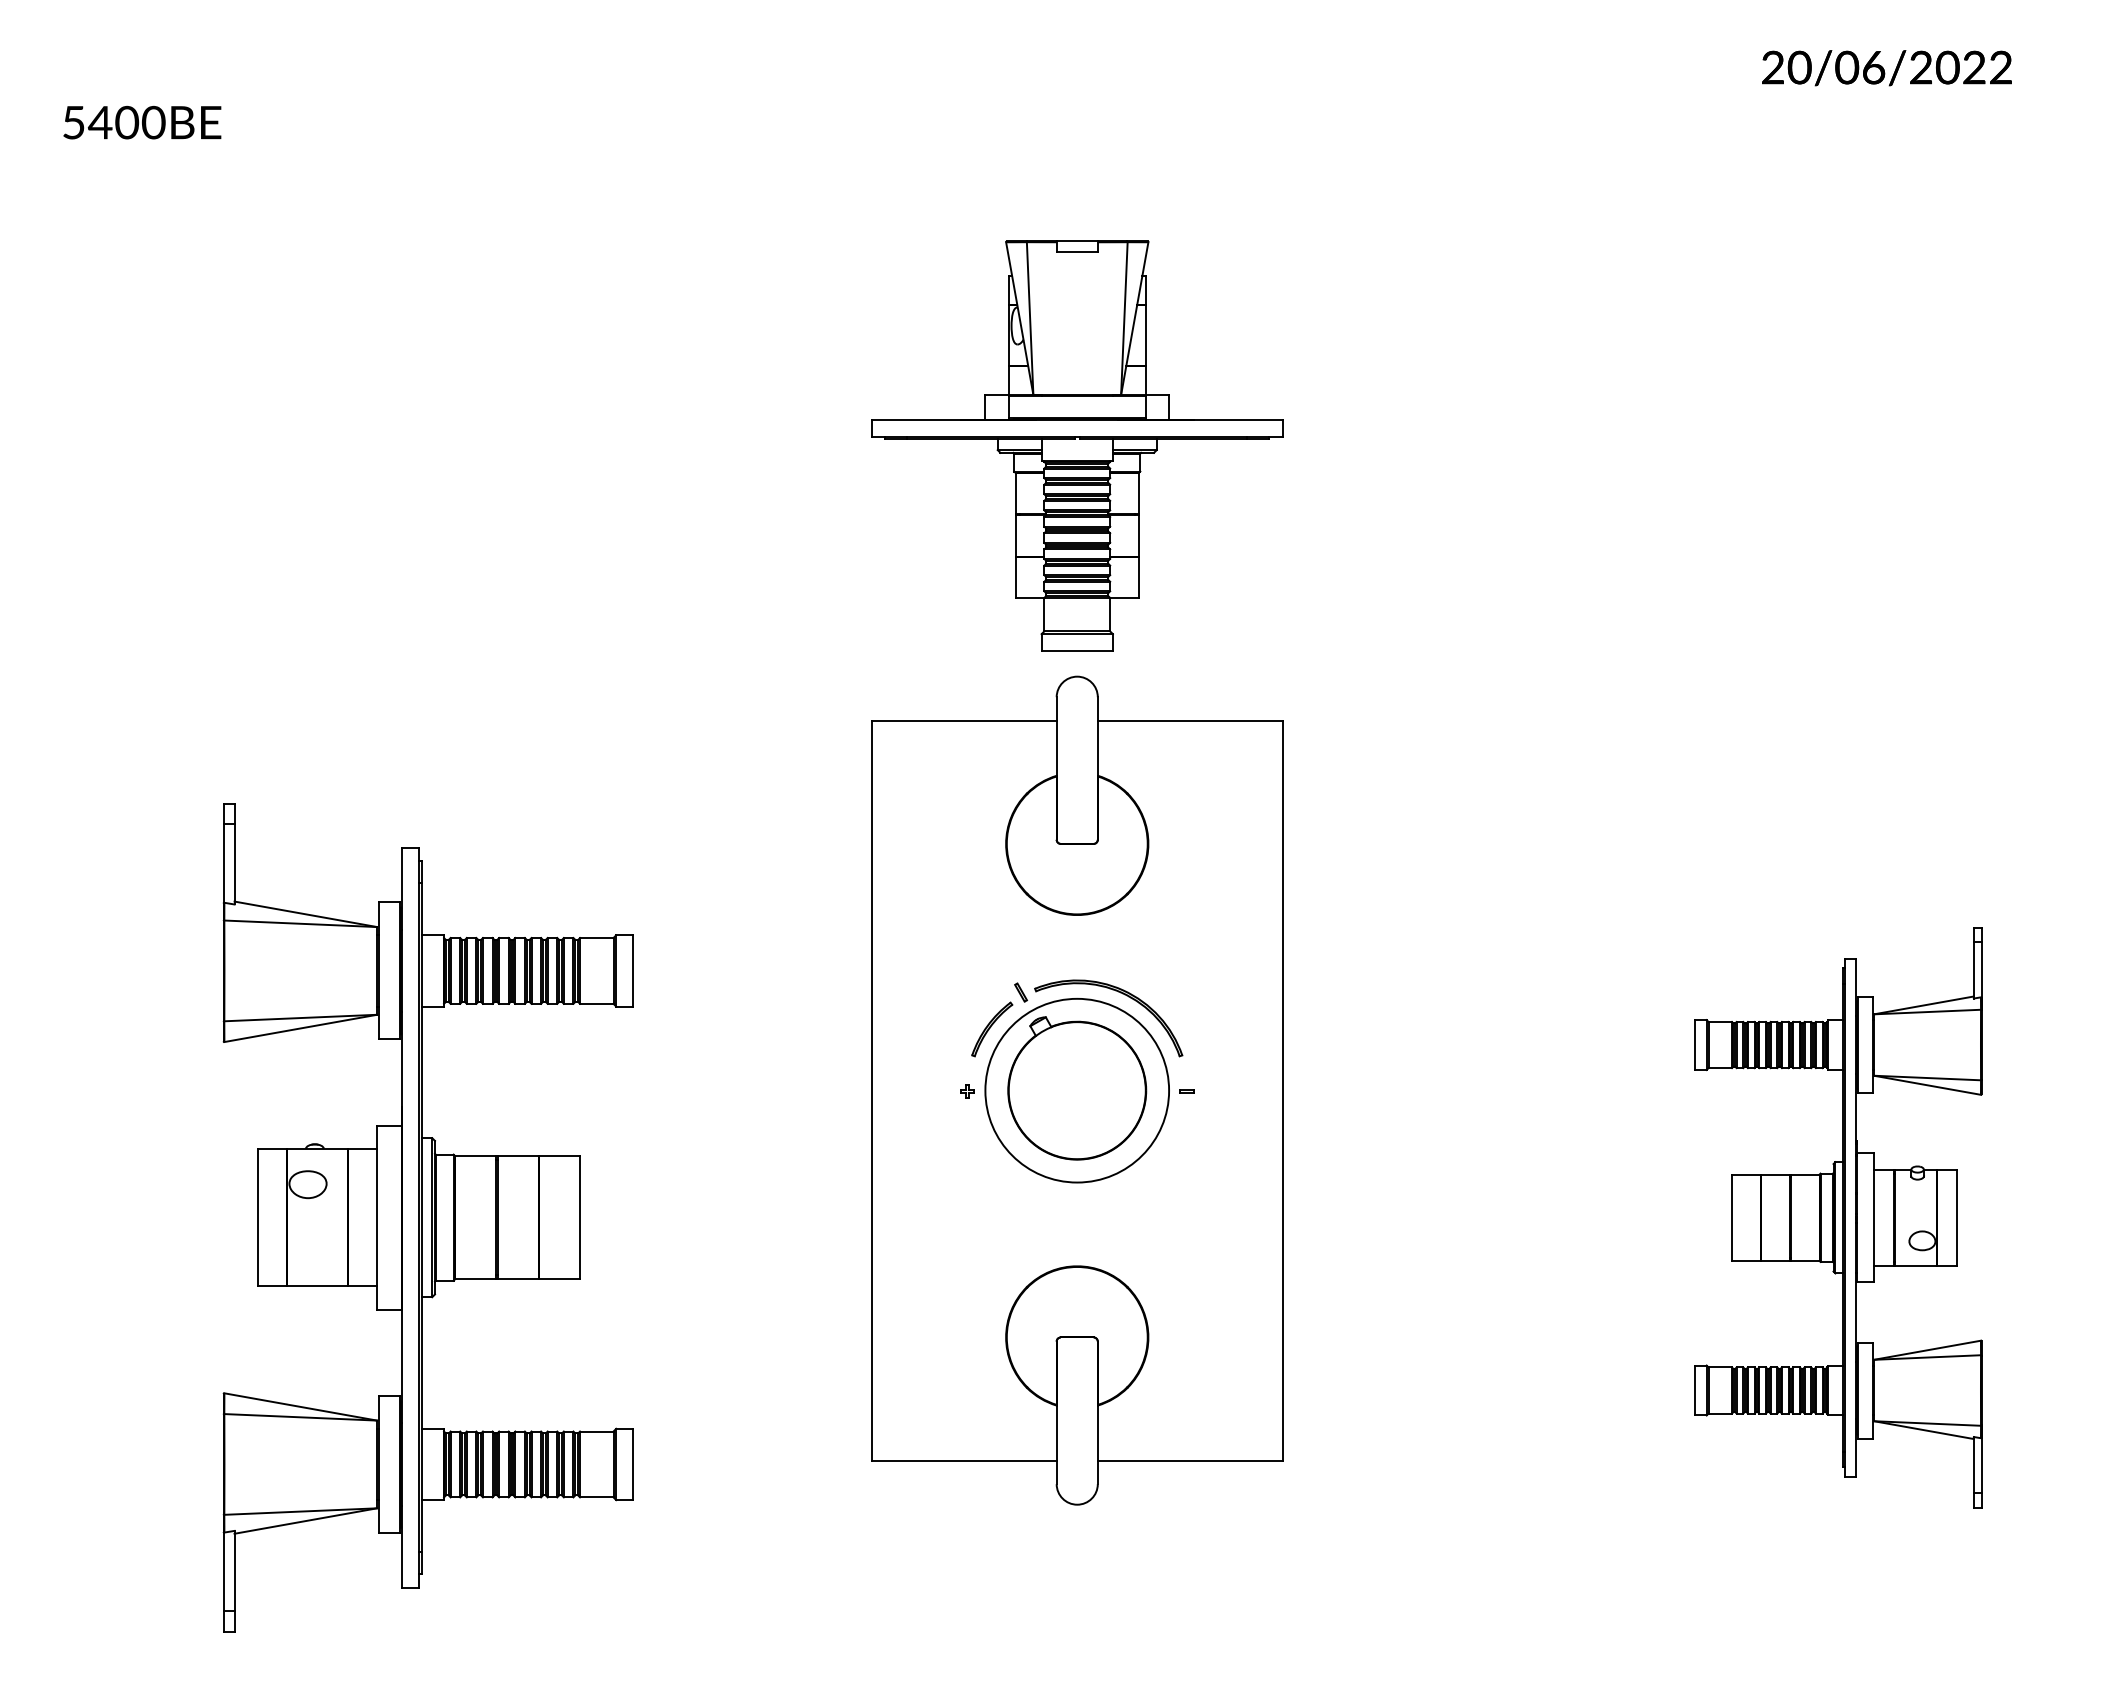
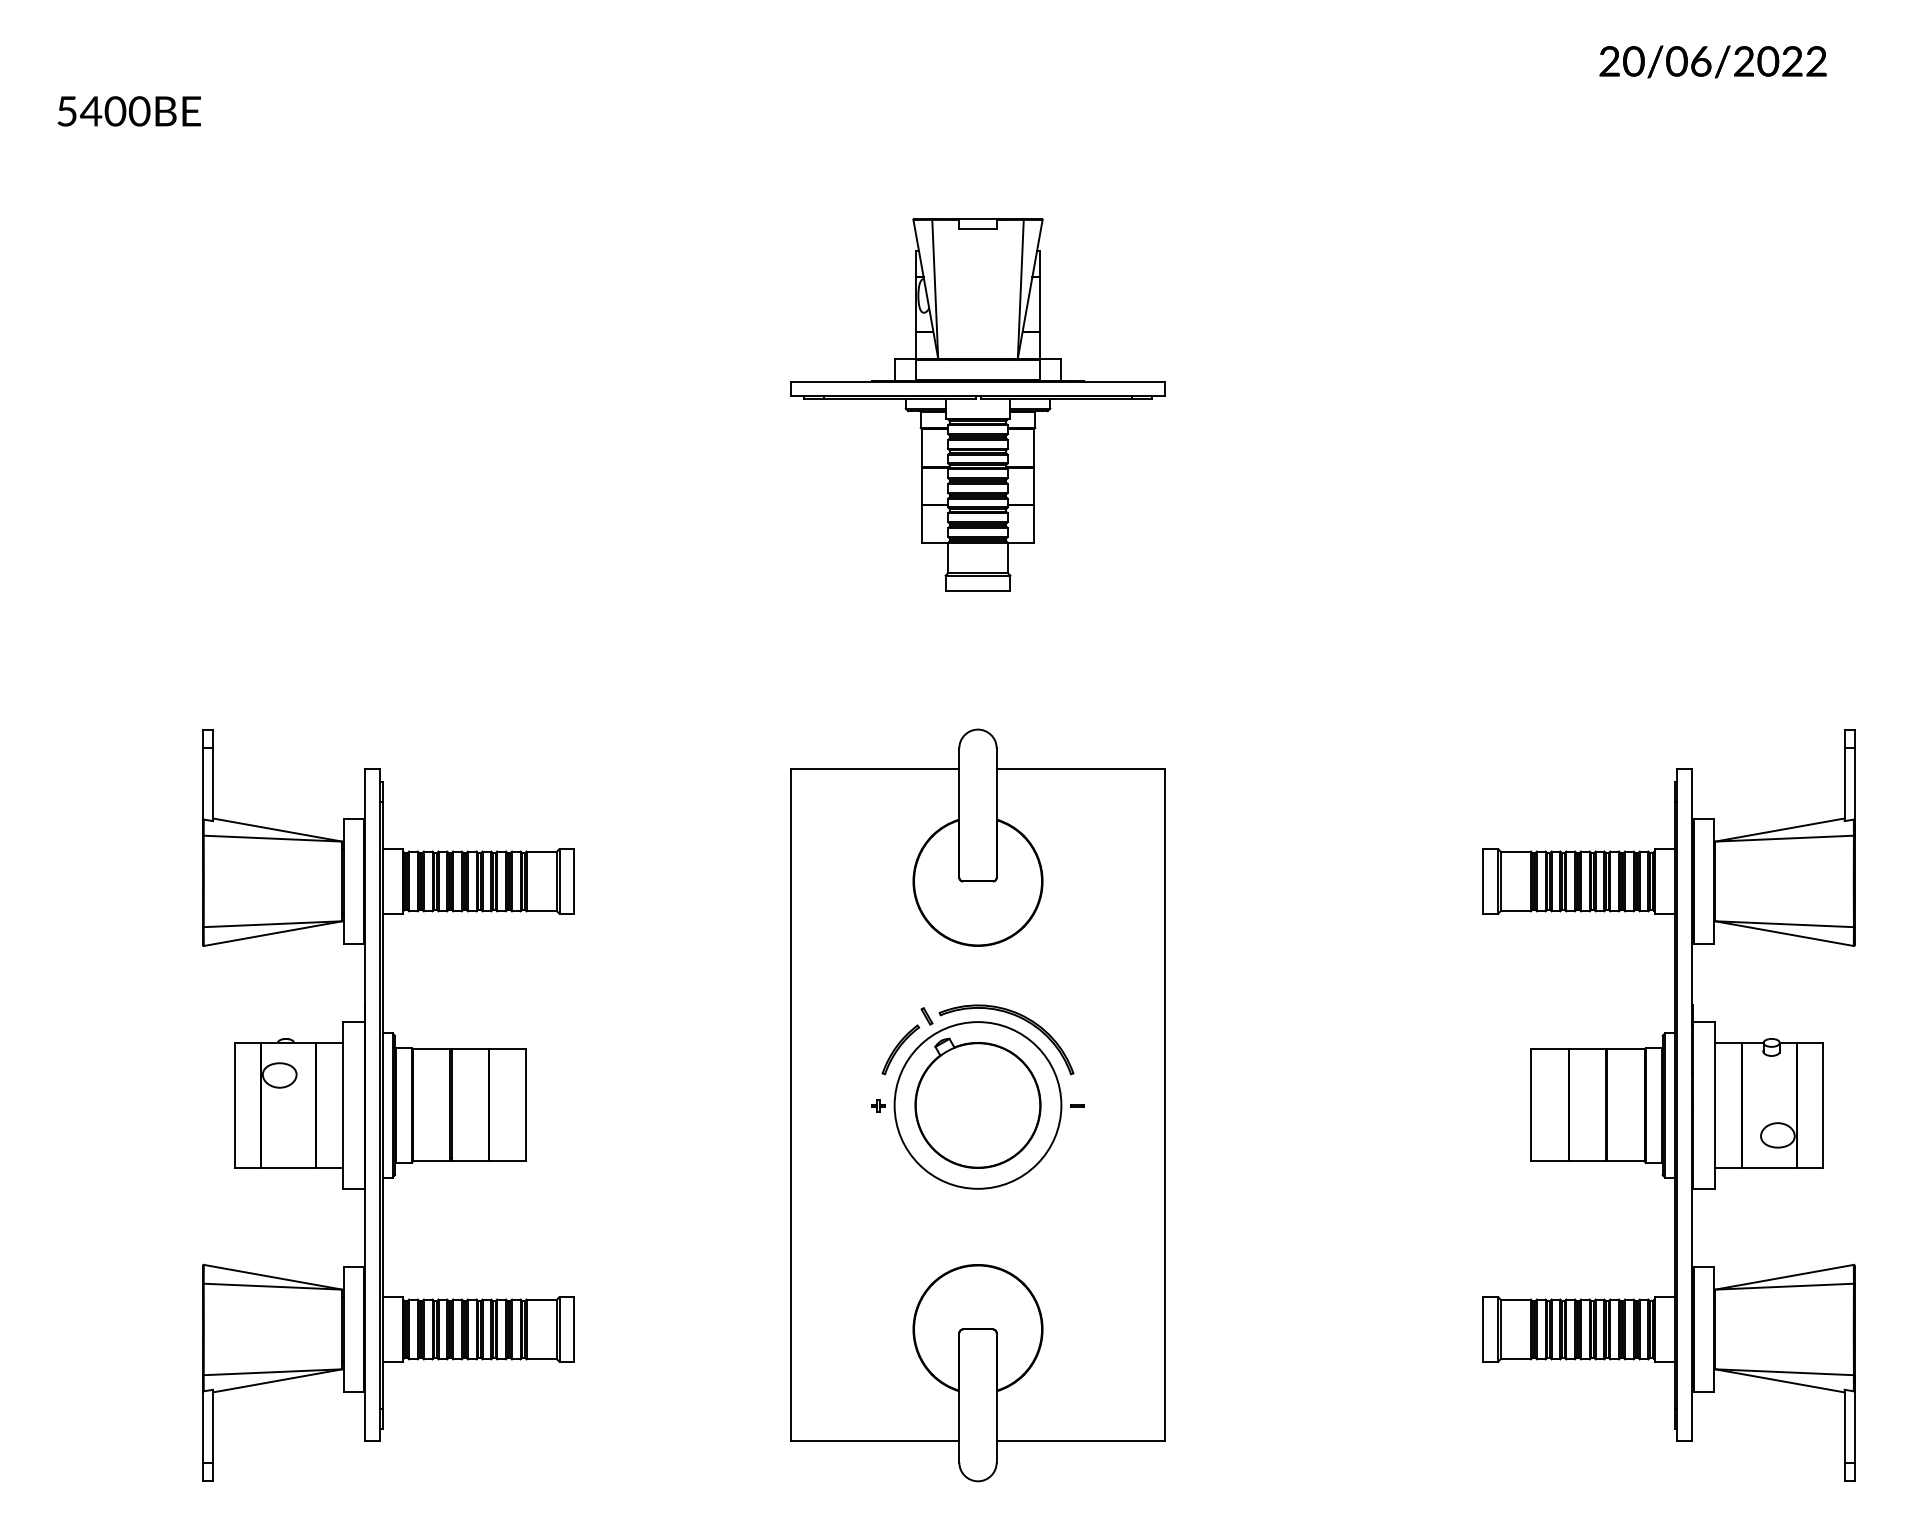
part: (1077, 1090) -> (978, 1105), moved
part: (1838, 1217) -> (1669, 1105), size x1.43

